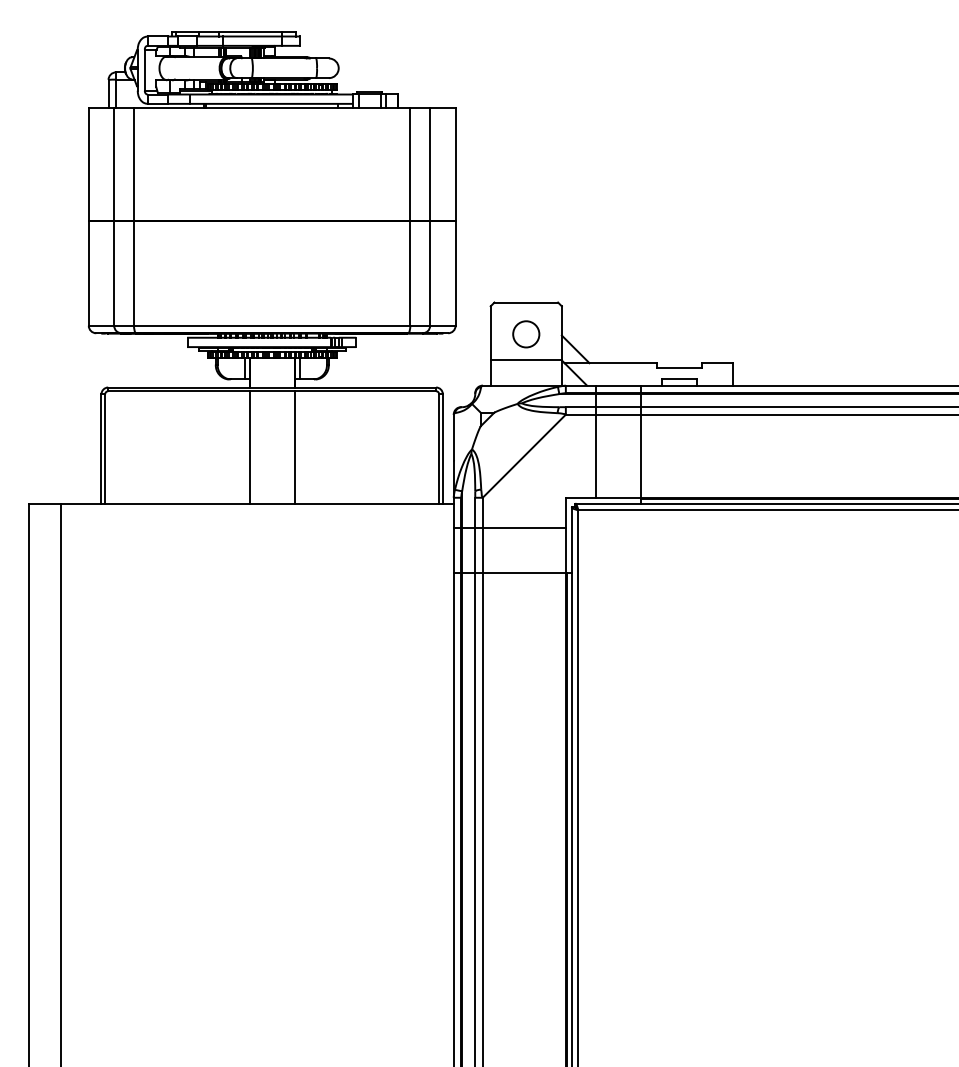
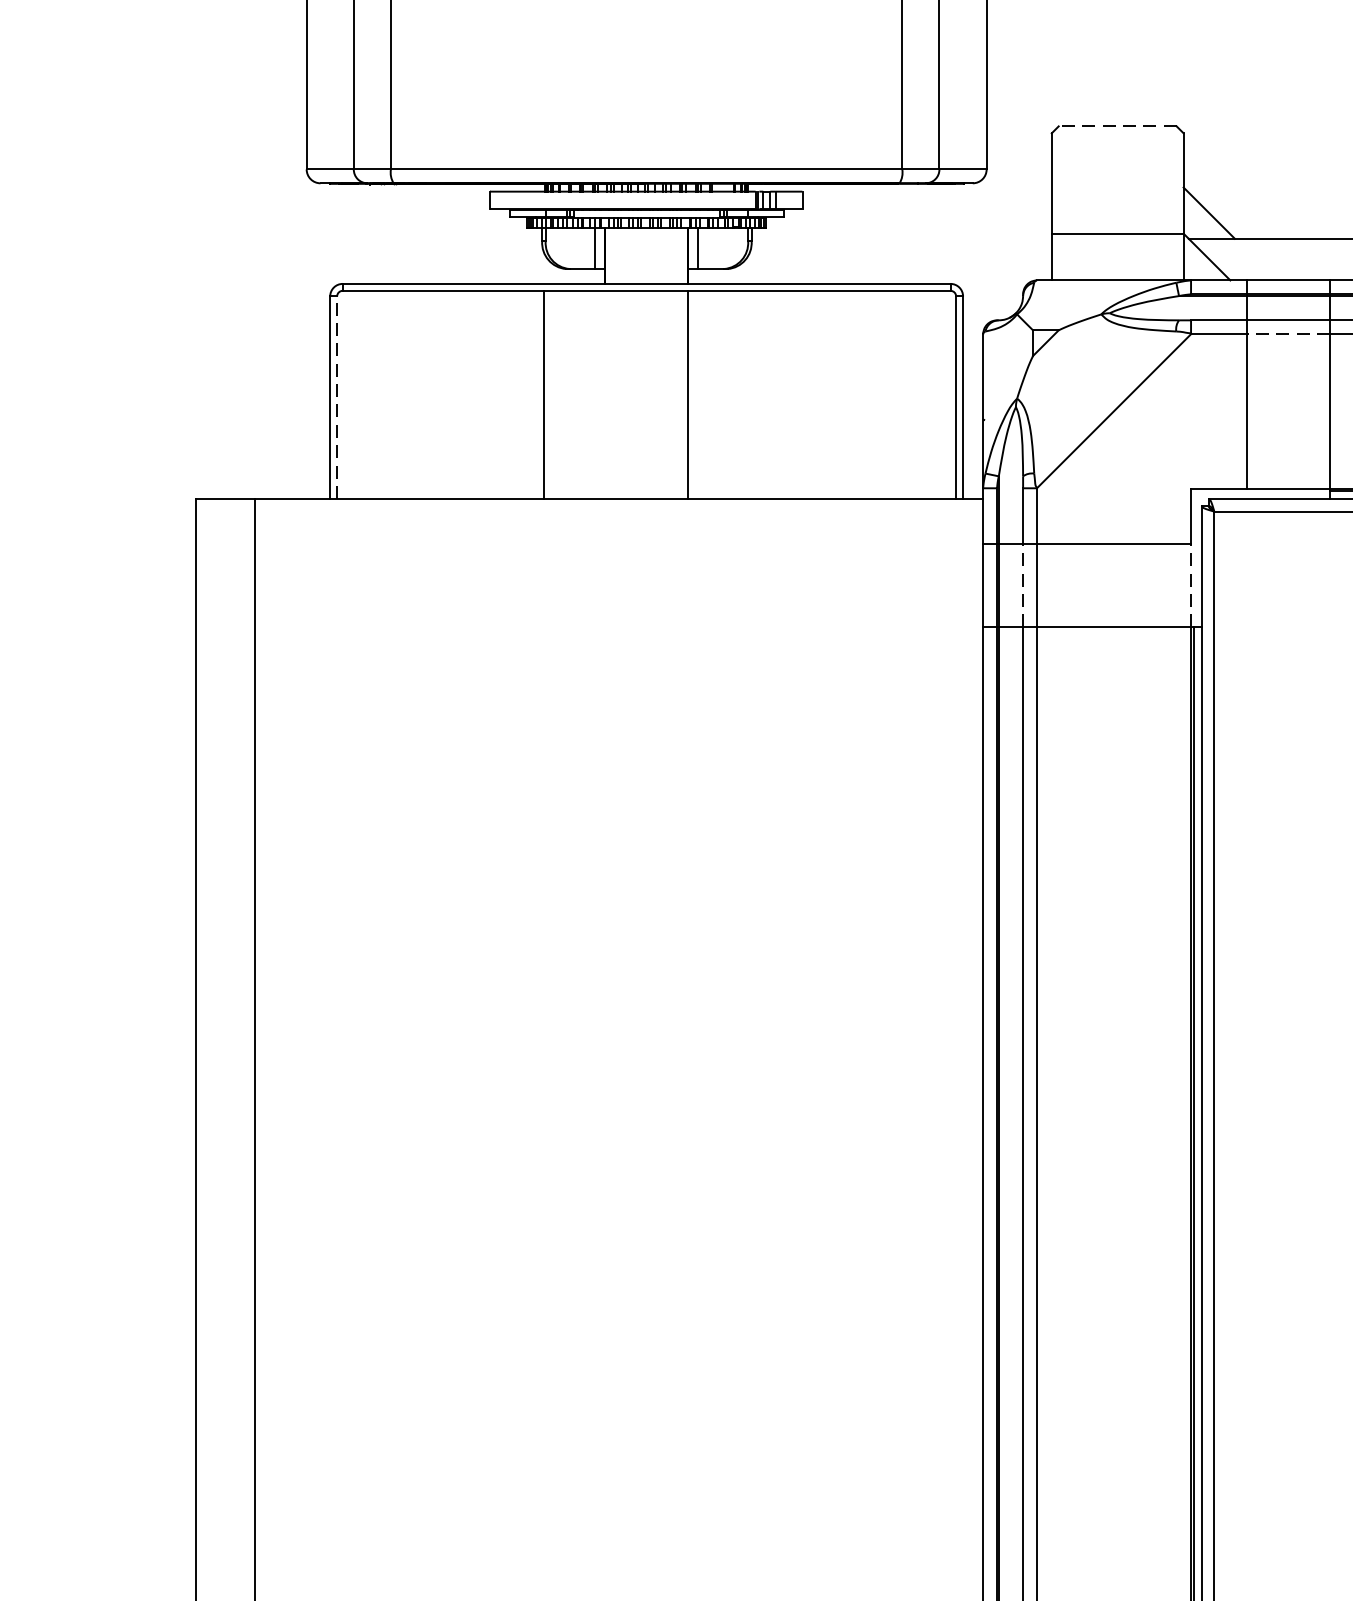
line: (526, 302) -> (1118, 126), solid -> dashed
circle: (526, 334) -> (1118, 185), removed
line: (617, 414) -> (1286, 333), solid -> dashed
line: (249, 447) -> (543, 395), moved
line: (105, 448) -> (337, 396), solid -> dashed
line: (475, 549) -> (1023, 584), solid -> dashed
line: (566, 549) -> (1192, 584), solid -> dashed

